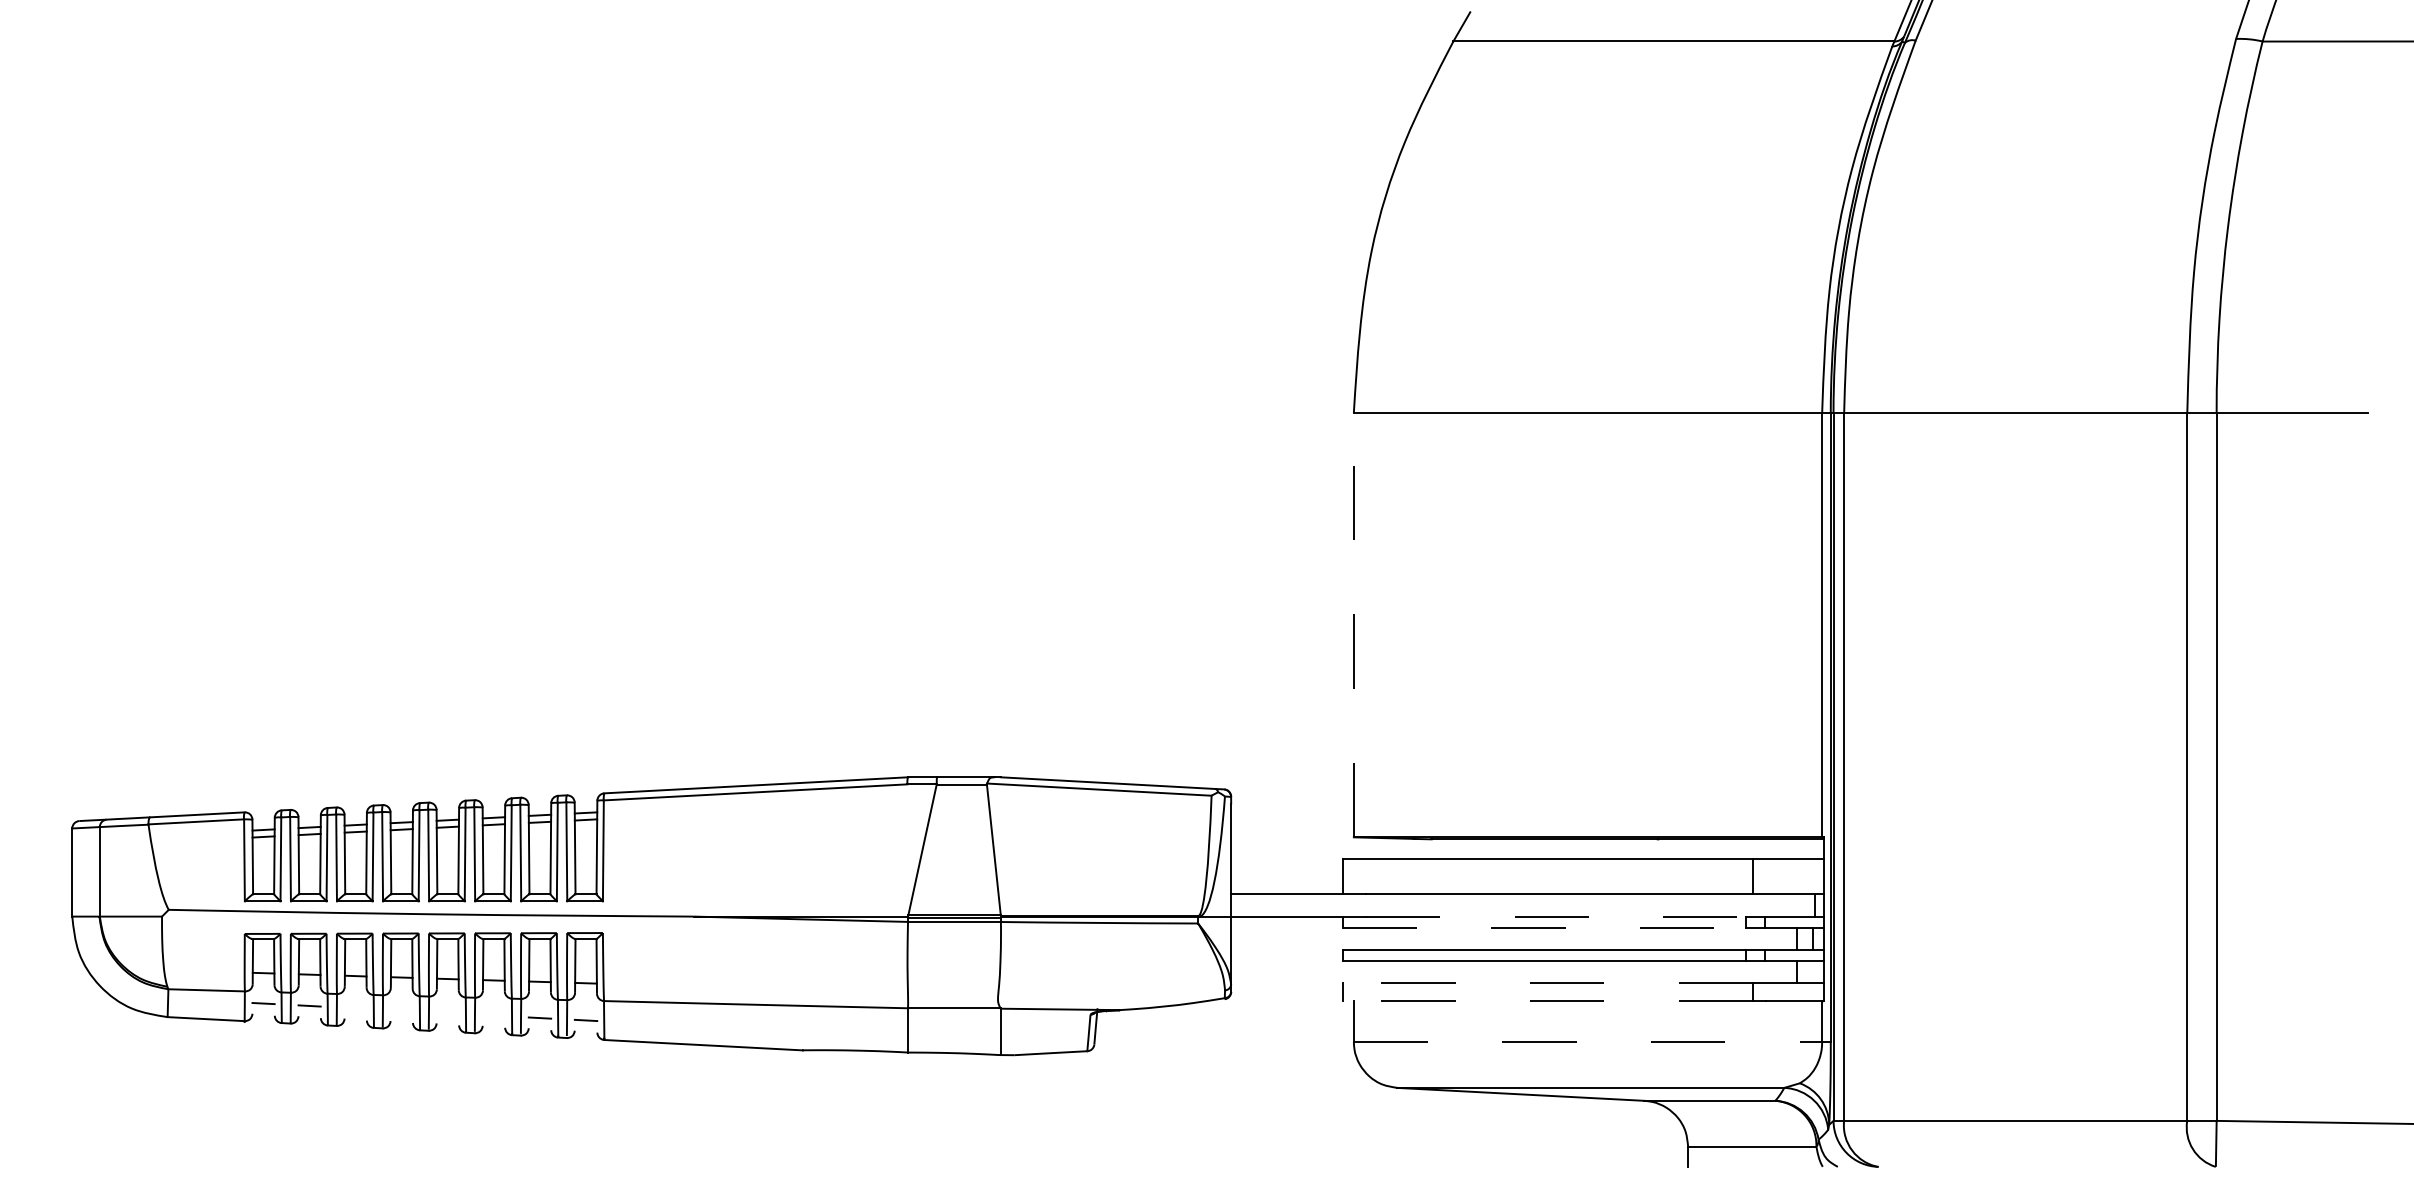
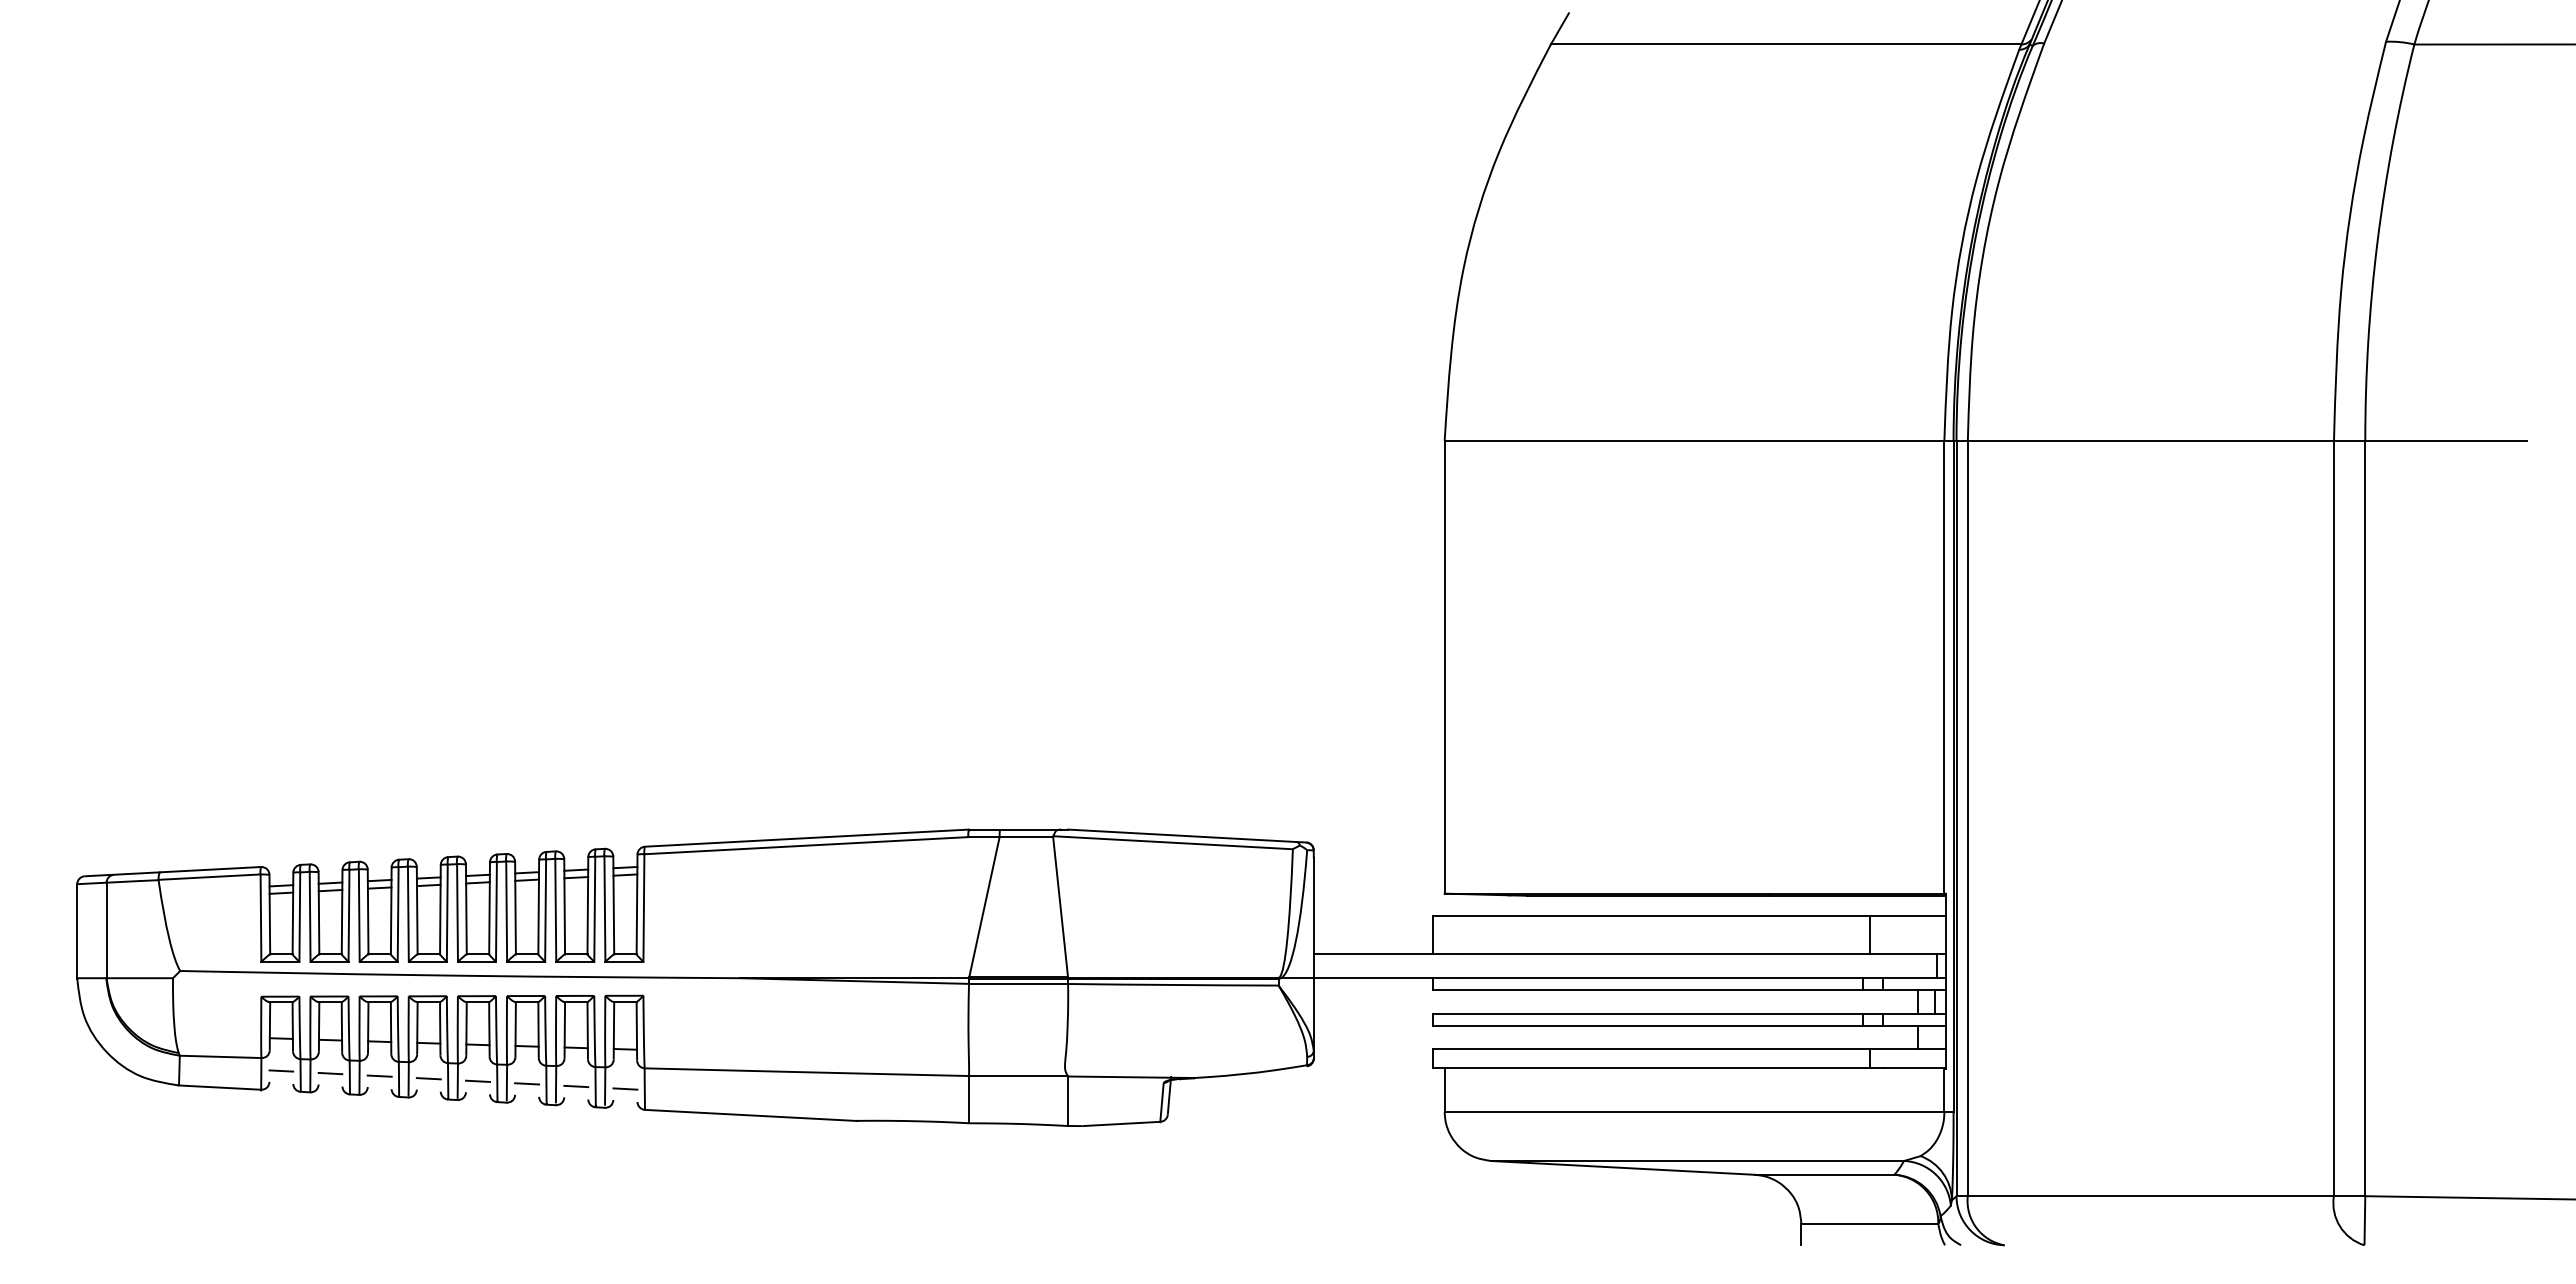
line: (1353, 624) -> (1444, 666), dashed -> solid
line: (1556, 916) -> (1660, 978), dashed -> solid
line: (1544, 928) -> (1648, 990), dashed -> solid
line: (1547, 983) -> (1651, 1049), dashed -> solid
line: (1547, 1001) -> (1651, 1068), dashed -> solid
line: (355, 1007) -> (379, 1075), added
line: (401, 1010) -> (428, 1078), added
line: (447, 1012) -> (477, 1080), added
line: (494, 1015) -> (527, 1083), added
line: (1587, 1041) -> (1694, 1111), dashed -> solid

